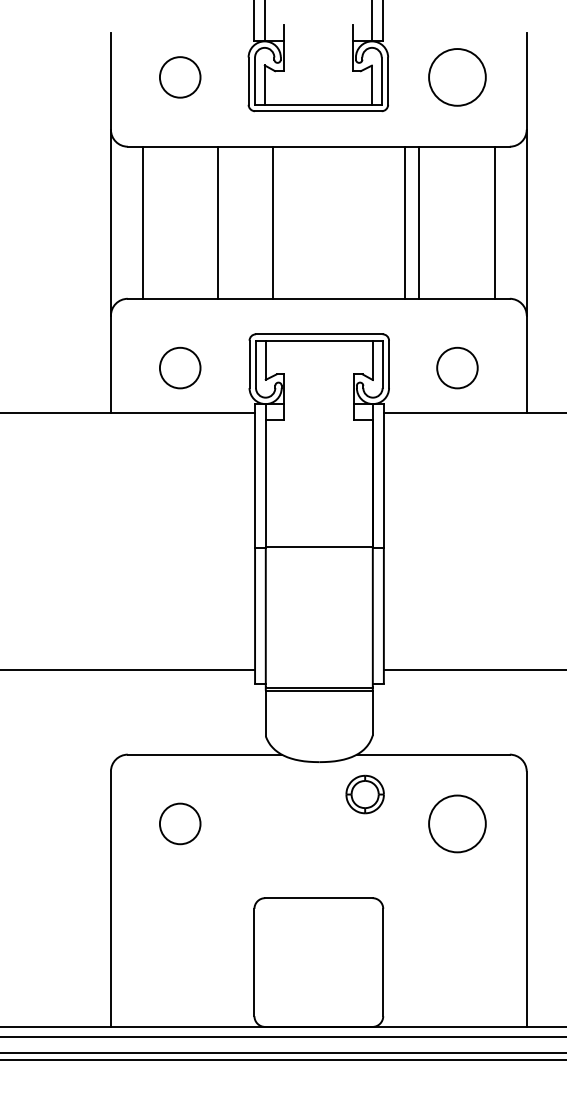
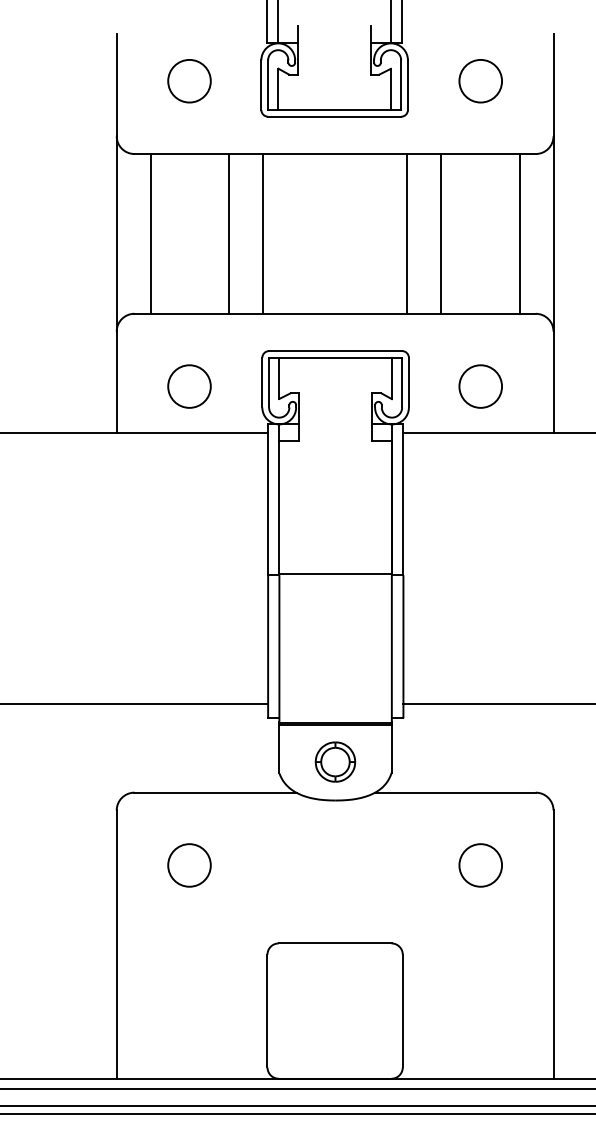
circle: (457, 77) -> (480, 81), size x0.71
line: (273, 222) -> (263, 233), moved
line: (405, 222) -> (407, 233), moved
part: (364, 794) -> (334, 762), moved
circle: (457, 823) -> (480, 864), size x0.71

